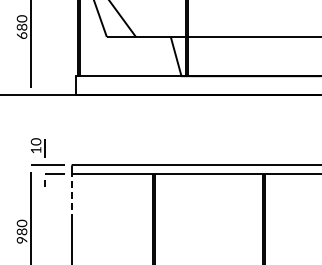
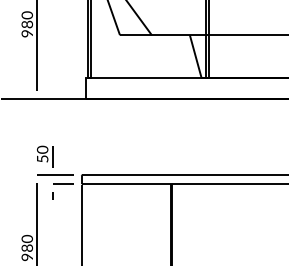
text: (21, 35) -> (26, 33), 680 -> 980
text: (36, 150) -> (43, 159), 10 -> 50
line: (71, 197) -> (81, 210), dashed -> solid

